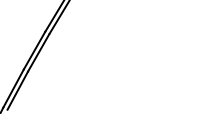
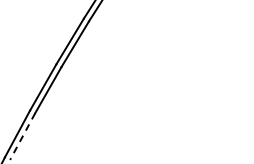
line: (17, 90) -> (22, 136), solid -> dashed

